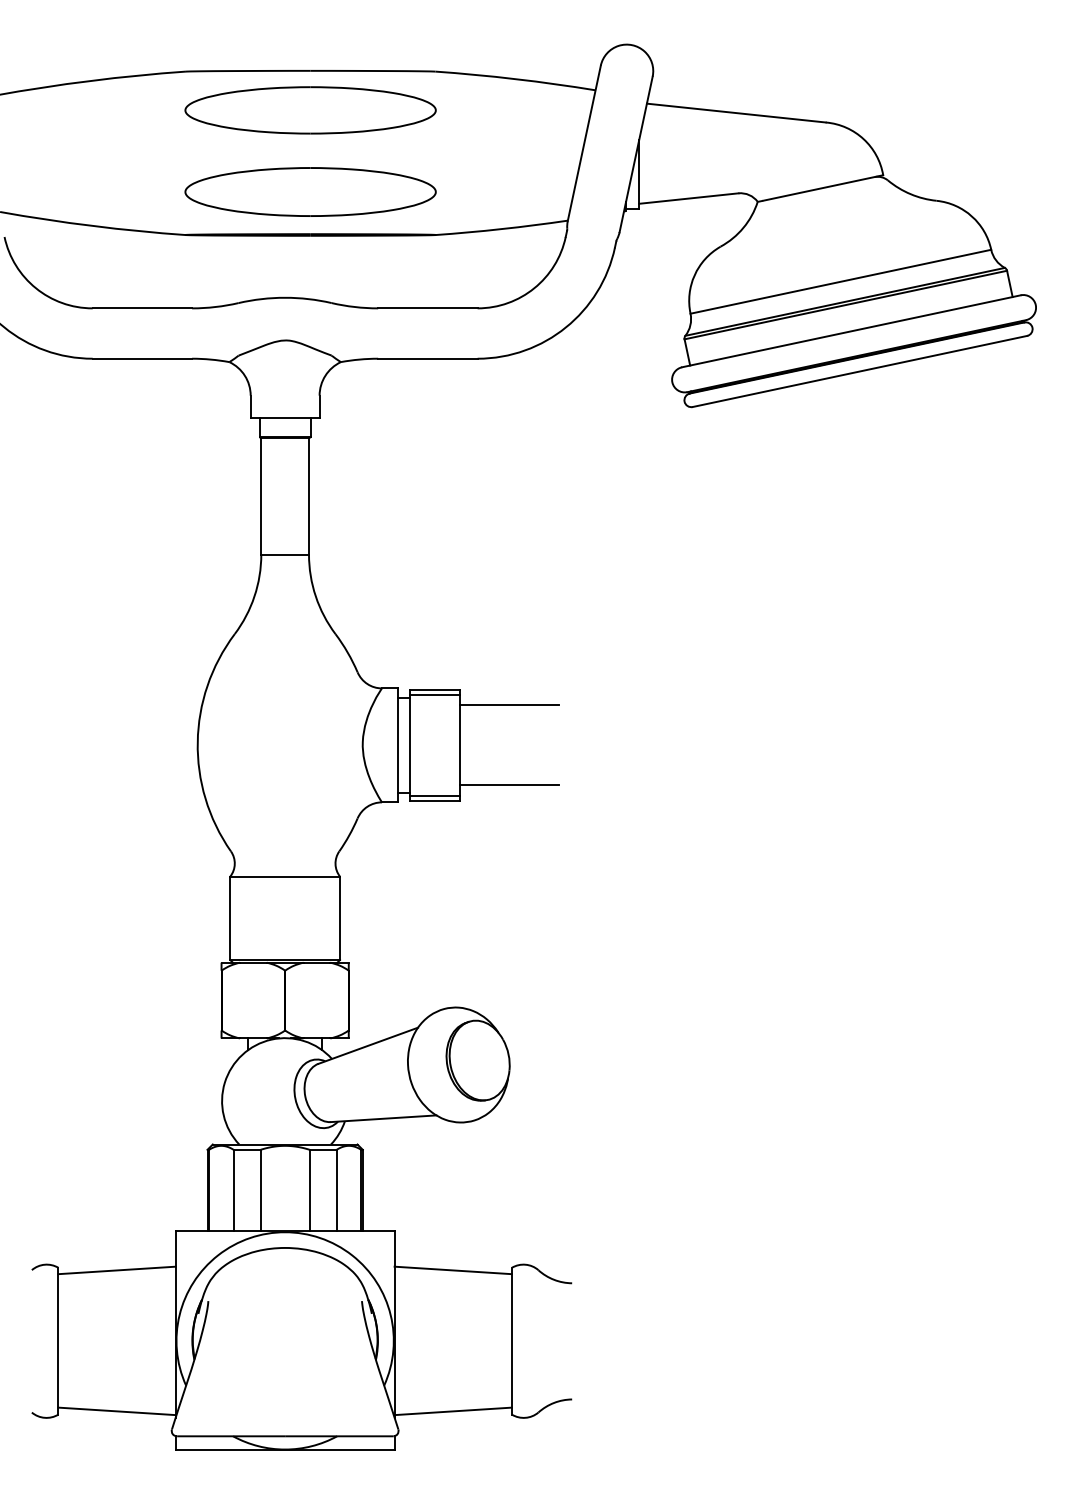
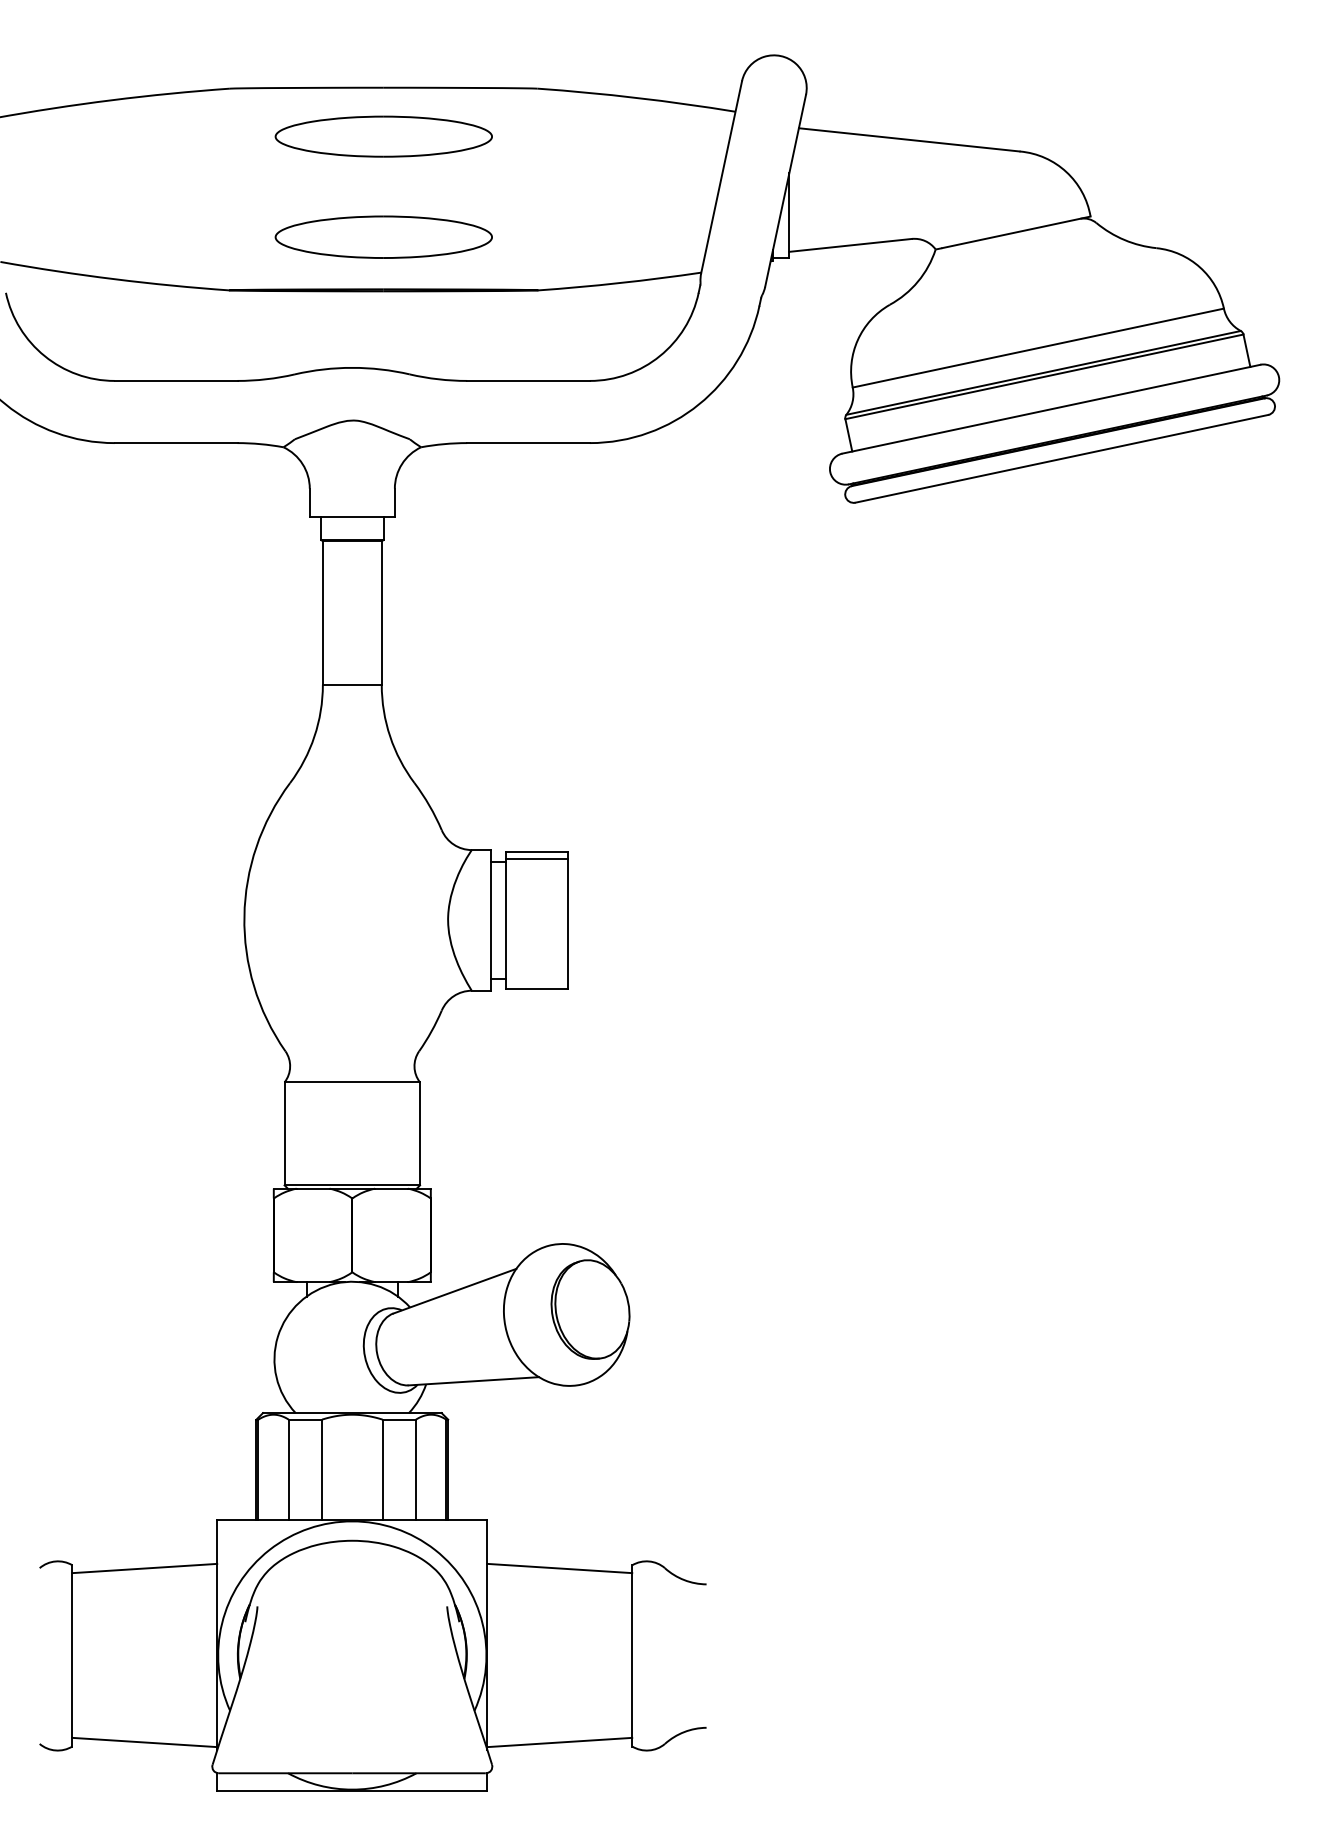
part: (310, 110) -> (383, 136), size x0.7
part: (310, 191) -> (383, 236), size x0.7
line: (508, 704) -> (628, 870), removed
line: (508, 785) -> (628, 969), removed
line: (435, 795) -> (537, 982), removed

